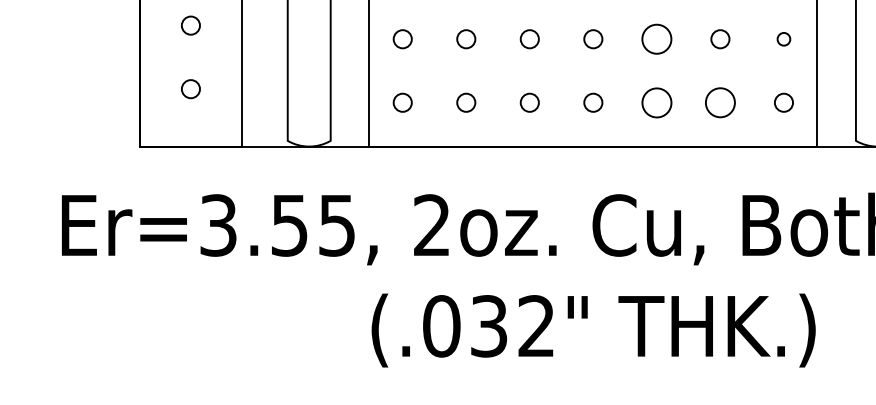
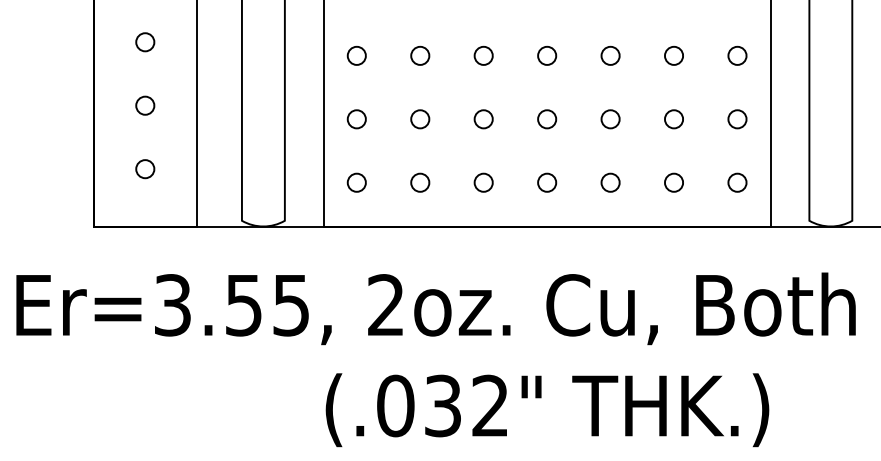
circle: (656, 39) -> (610, 119), size x0.62
circle: (783, 39) -> (737, 119), size x1.43
circle: (656, 102) -> (610, 182), size x0.62
circle: (719, 102) -> (673, 182), size x0.62

